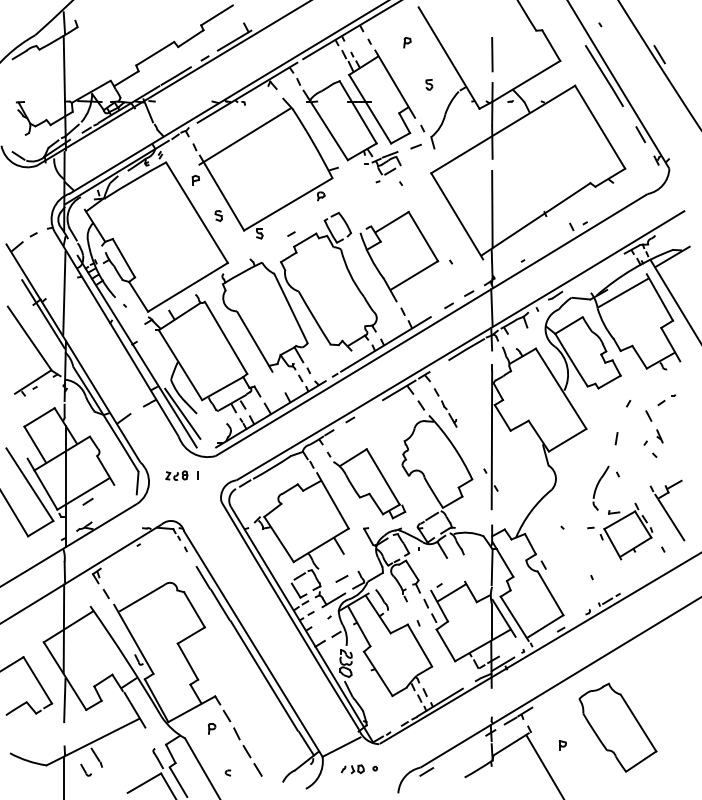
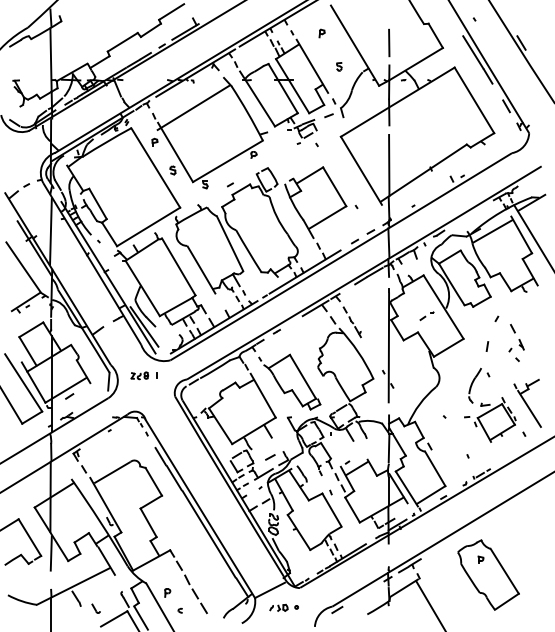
part: (666, 400) -> (426, 316), moved
part: (211, 728) -> (167, 592), moved
part: (562, 744) -> (480, 559), moved
part: (85, 770) -> (95, 608), moved

